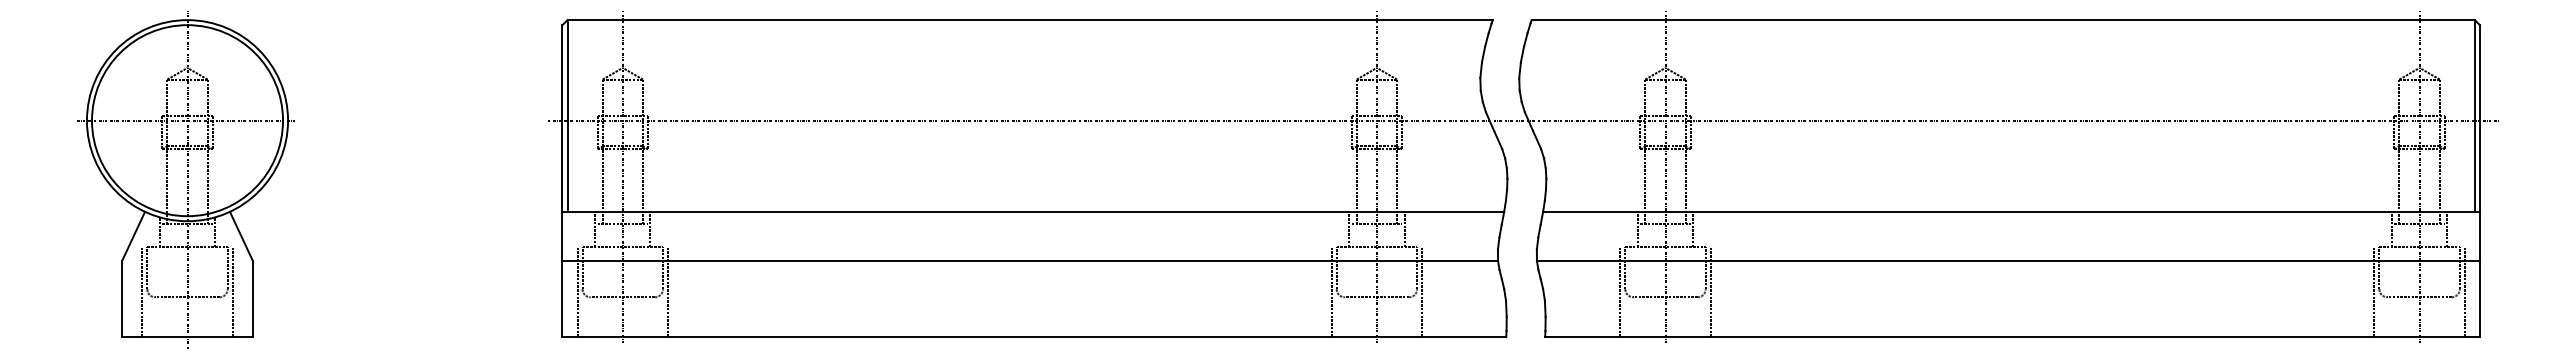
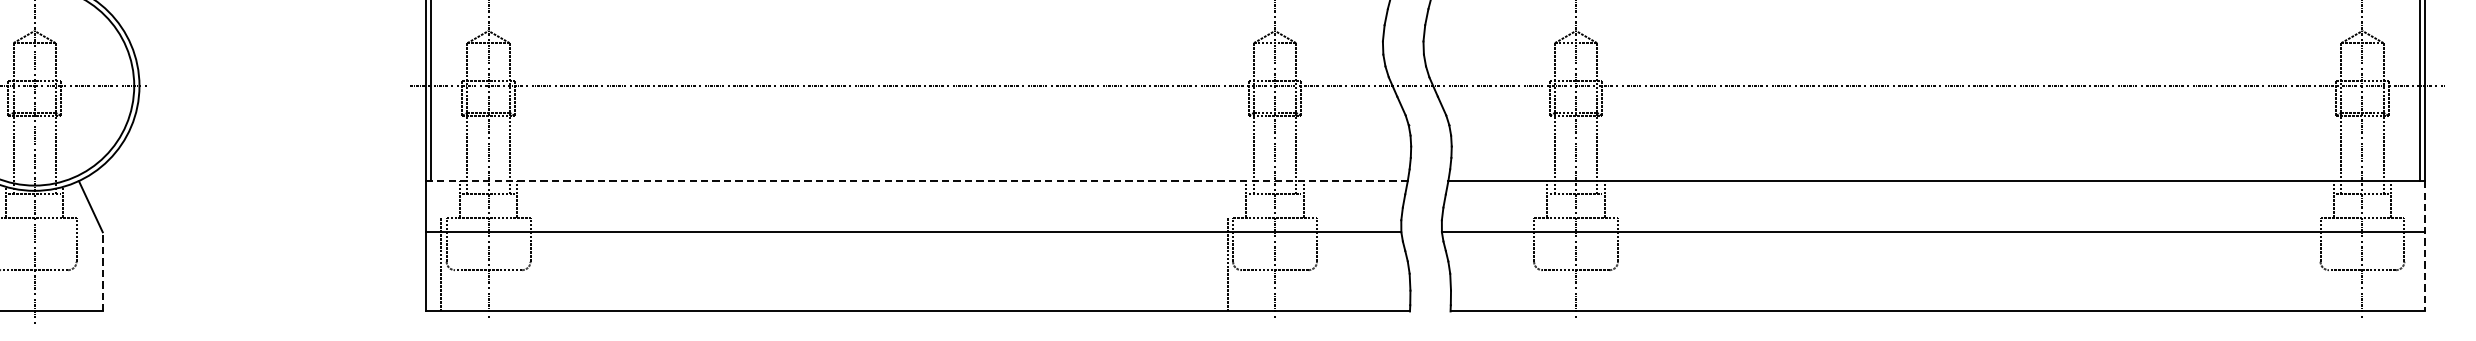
line: (1033, 211) -> (916, 180), solid -> dashed
line: (2479, 274) -> (2424, 246), solid -> dashed
line: (232, 291) -> (81, 264), removed
line: (668, 291) -> (536, 264), removed
line: (1422, 291) -> (1322, 264), removed
line: (1620, 291) -> (1529, 264), removed
line: (1710, 291) -> (1622, 264), removed
line: (2374, 291) -> (2315, 264), removed
line: (2464, 291) -> (2409, 264), removed
line: (252, 298) -> (102, 271), solid -> dashed

